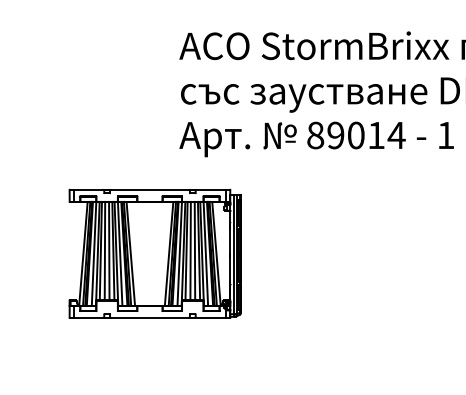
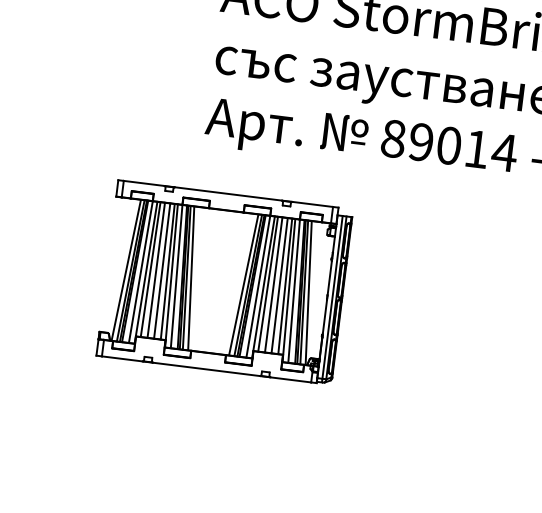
part: (154, 253) -> (223, 281), moved

